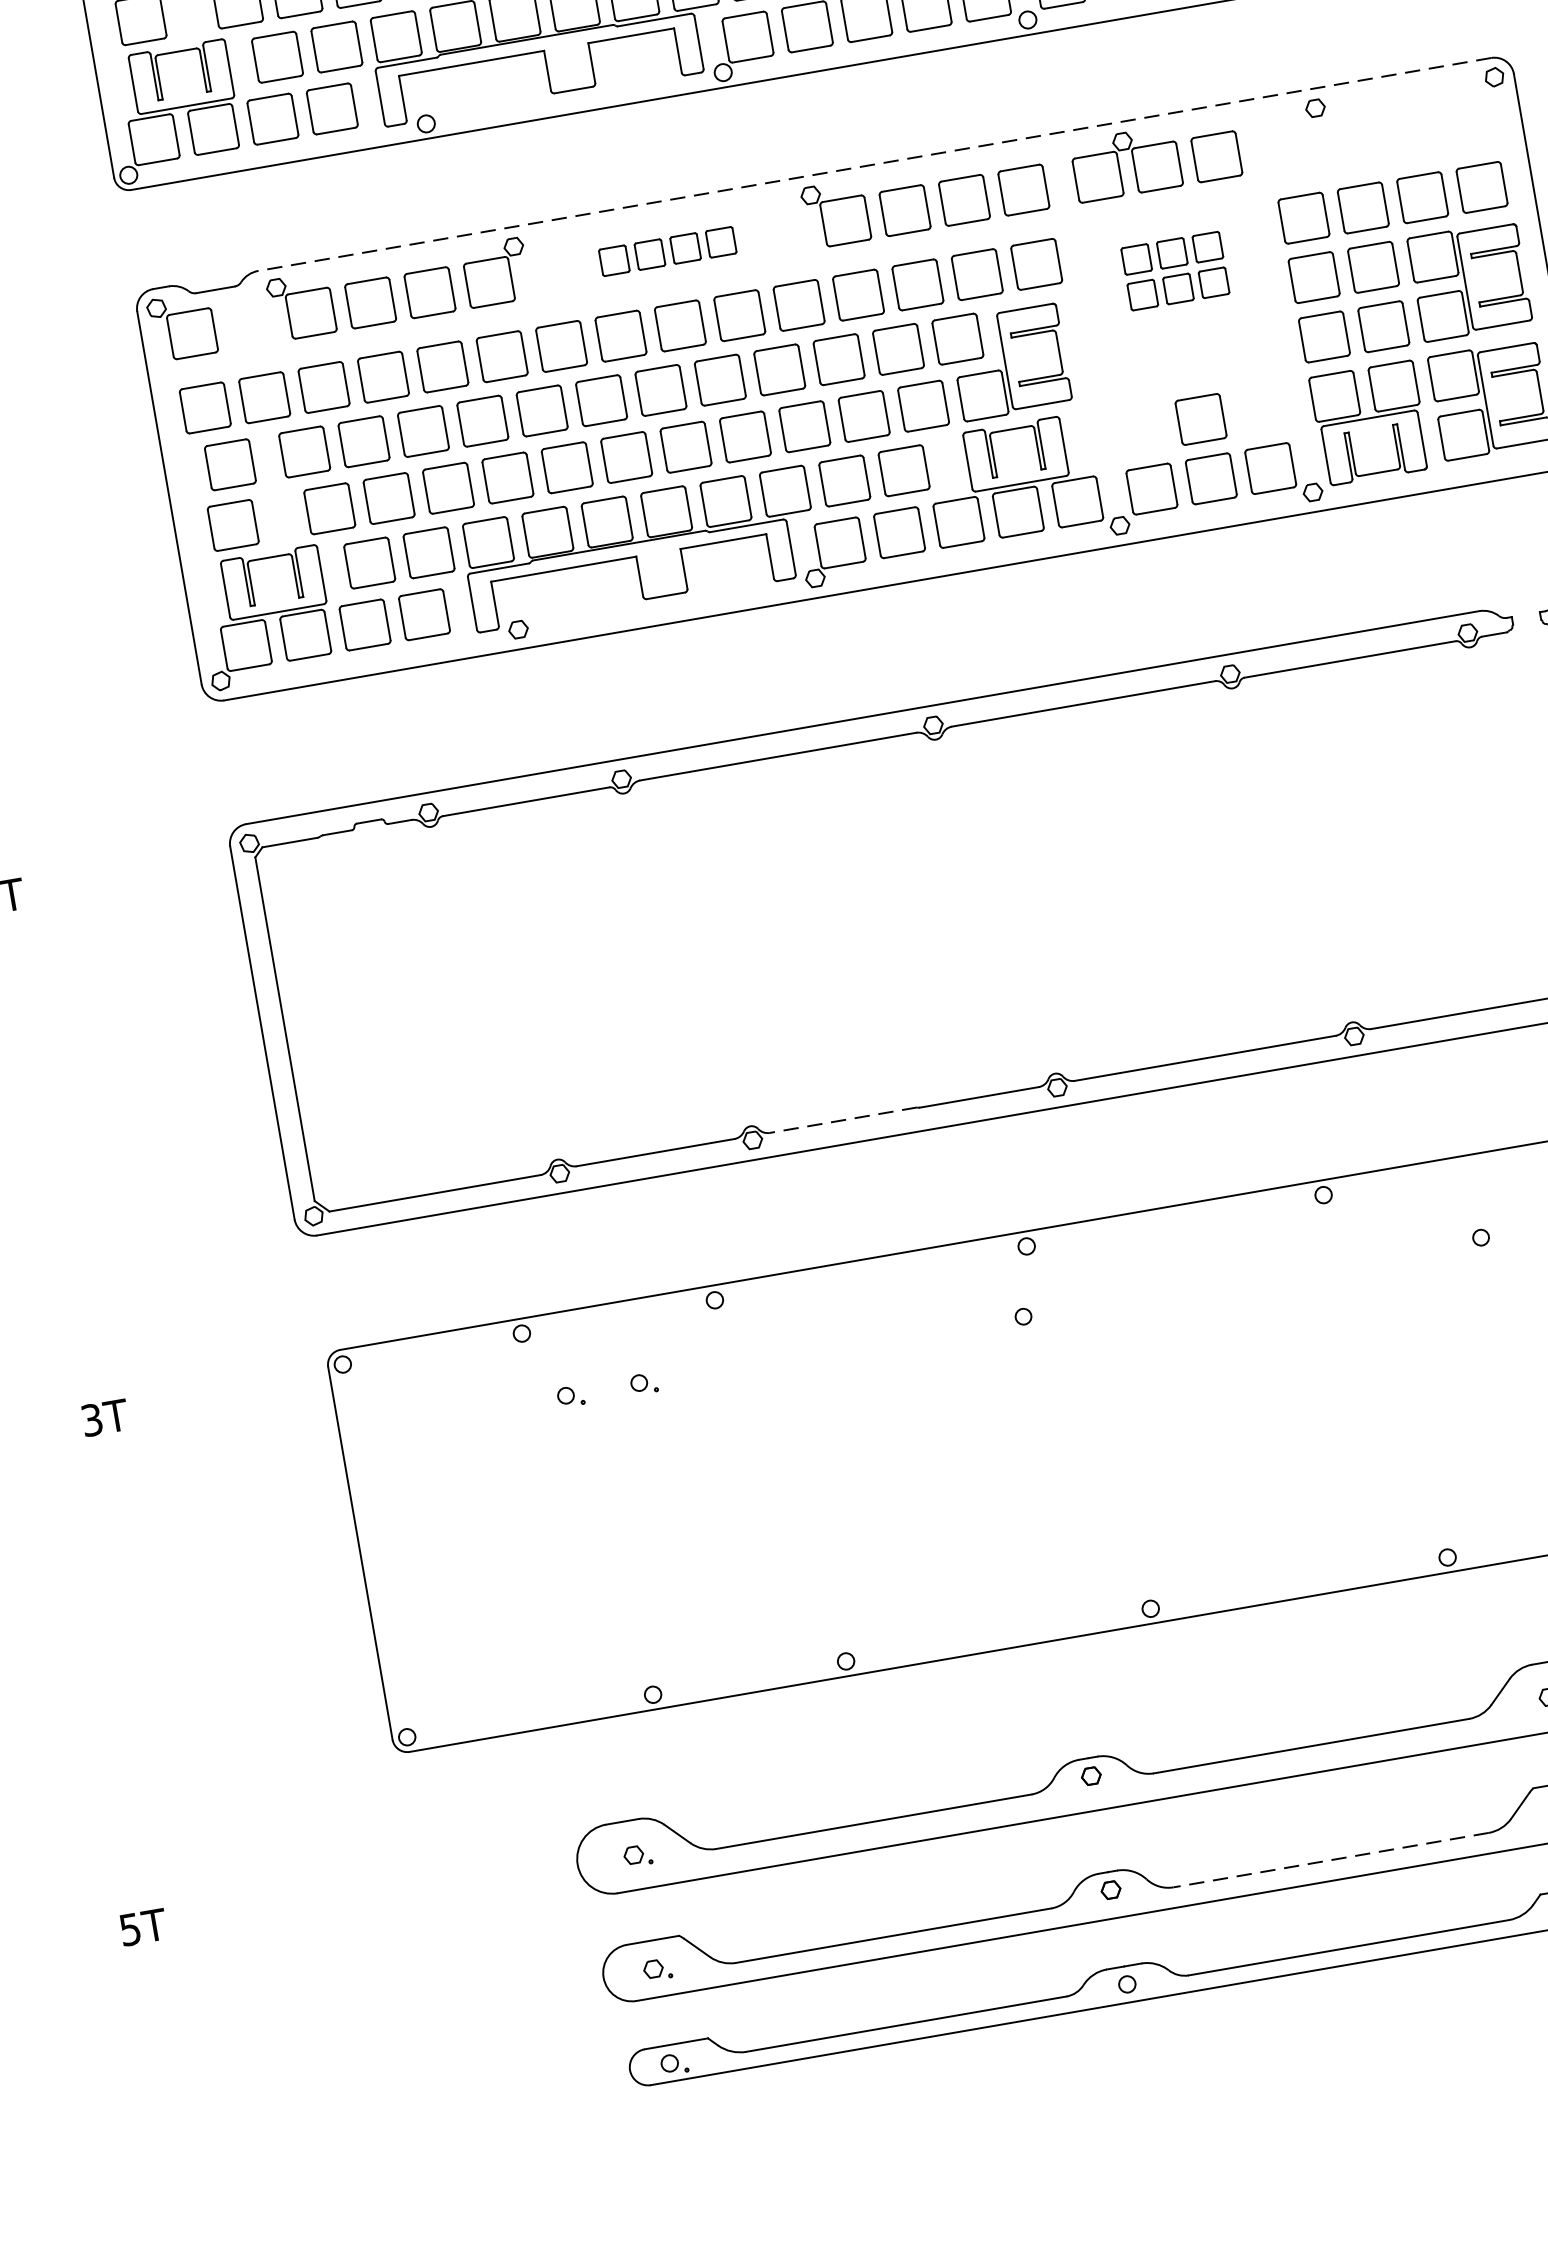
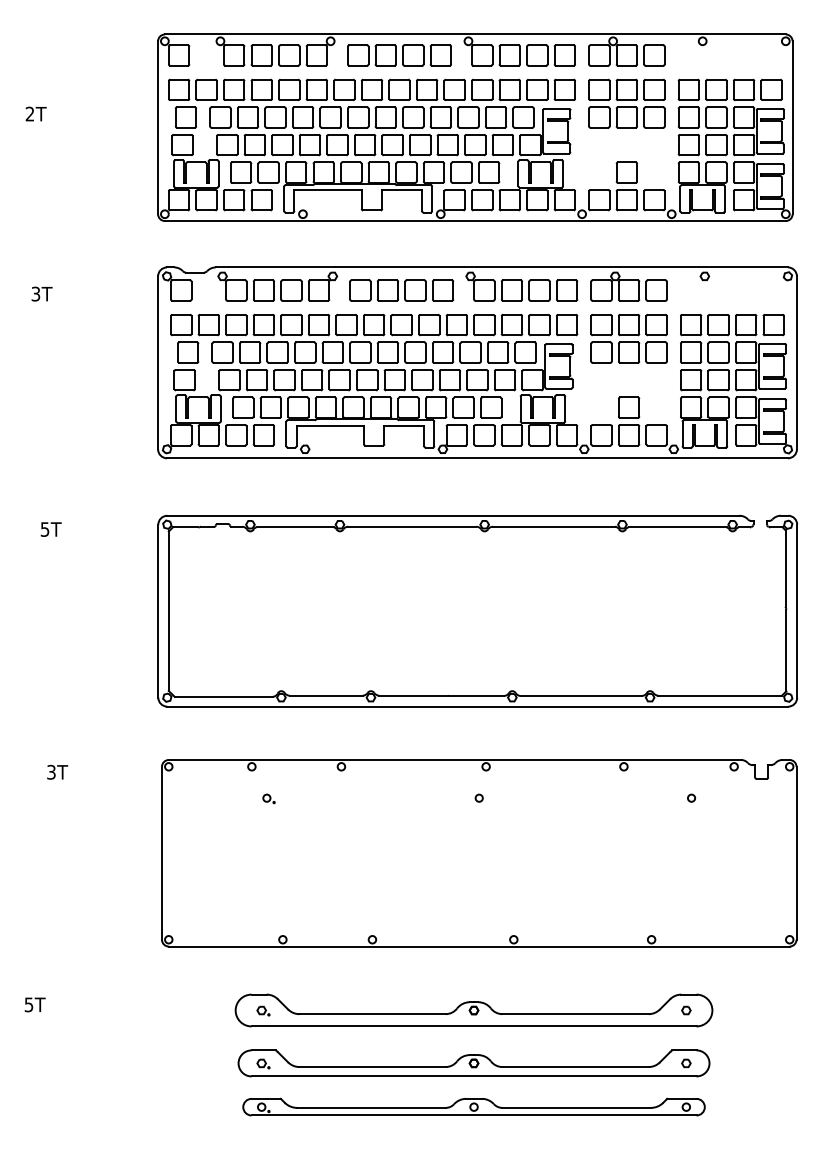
line: (873, 164) -> (501, 267), dashed -> solid
part: (667, 251) -> (401, 290), size x1.67
part: (1174, 270) -> (628, 338), size x1.67
line: (841, 1120) -> (412, 695), dashed -> solid
part: (642, 1383) -> (302, 798), removed
line: (1331, 1861) -> (575, 1067), dashed -> solid

